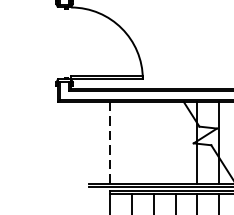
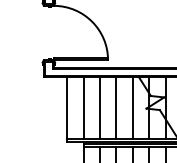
line: (110, 143) -> (83, 108), dashed -> solid
line: (131, 143) -> (99, 108), added
line: (154, 143) -> (116, 108), added
line: (175, 143) -> (132, 108), added
line: (89, 144) -> (67, 109), added

